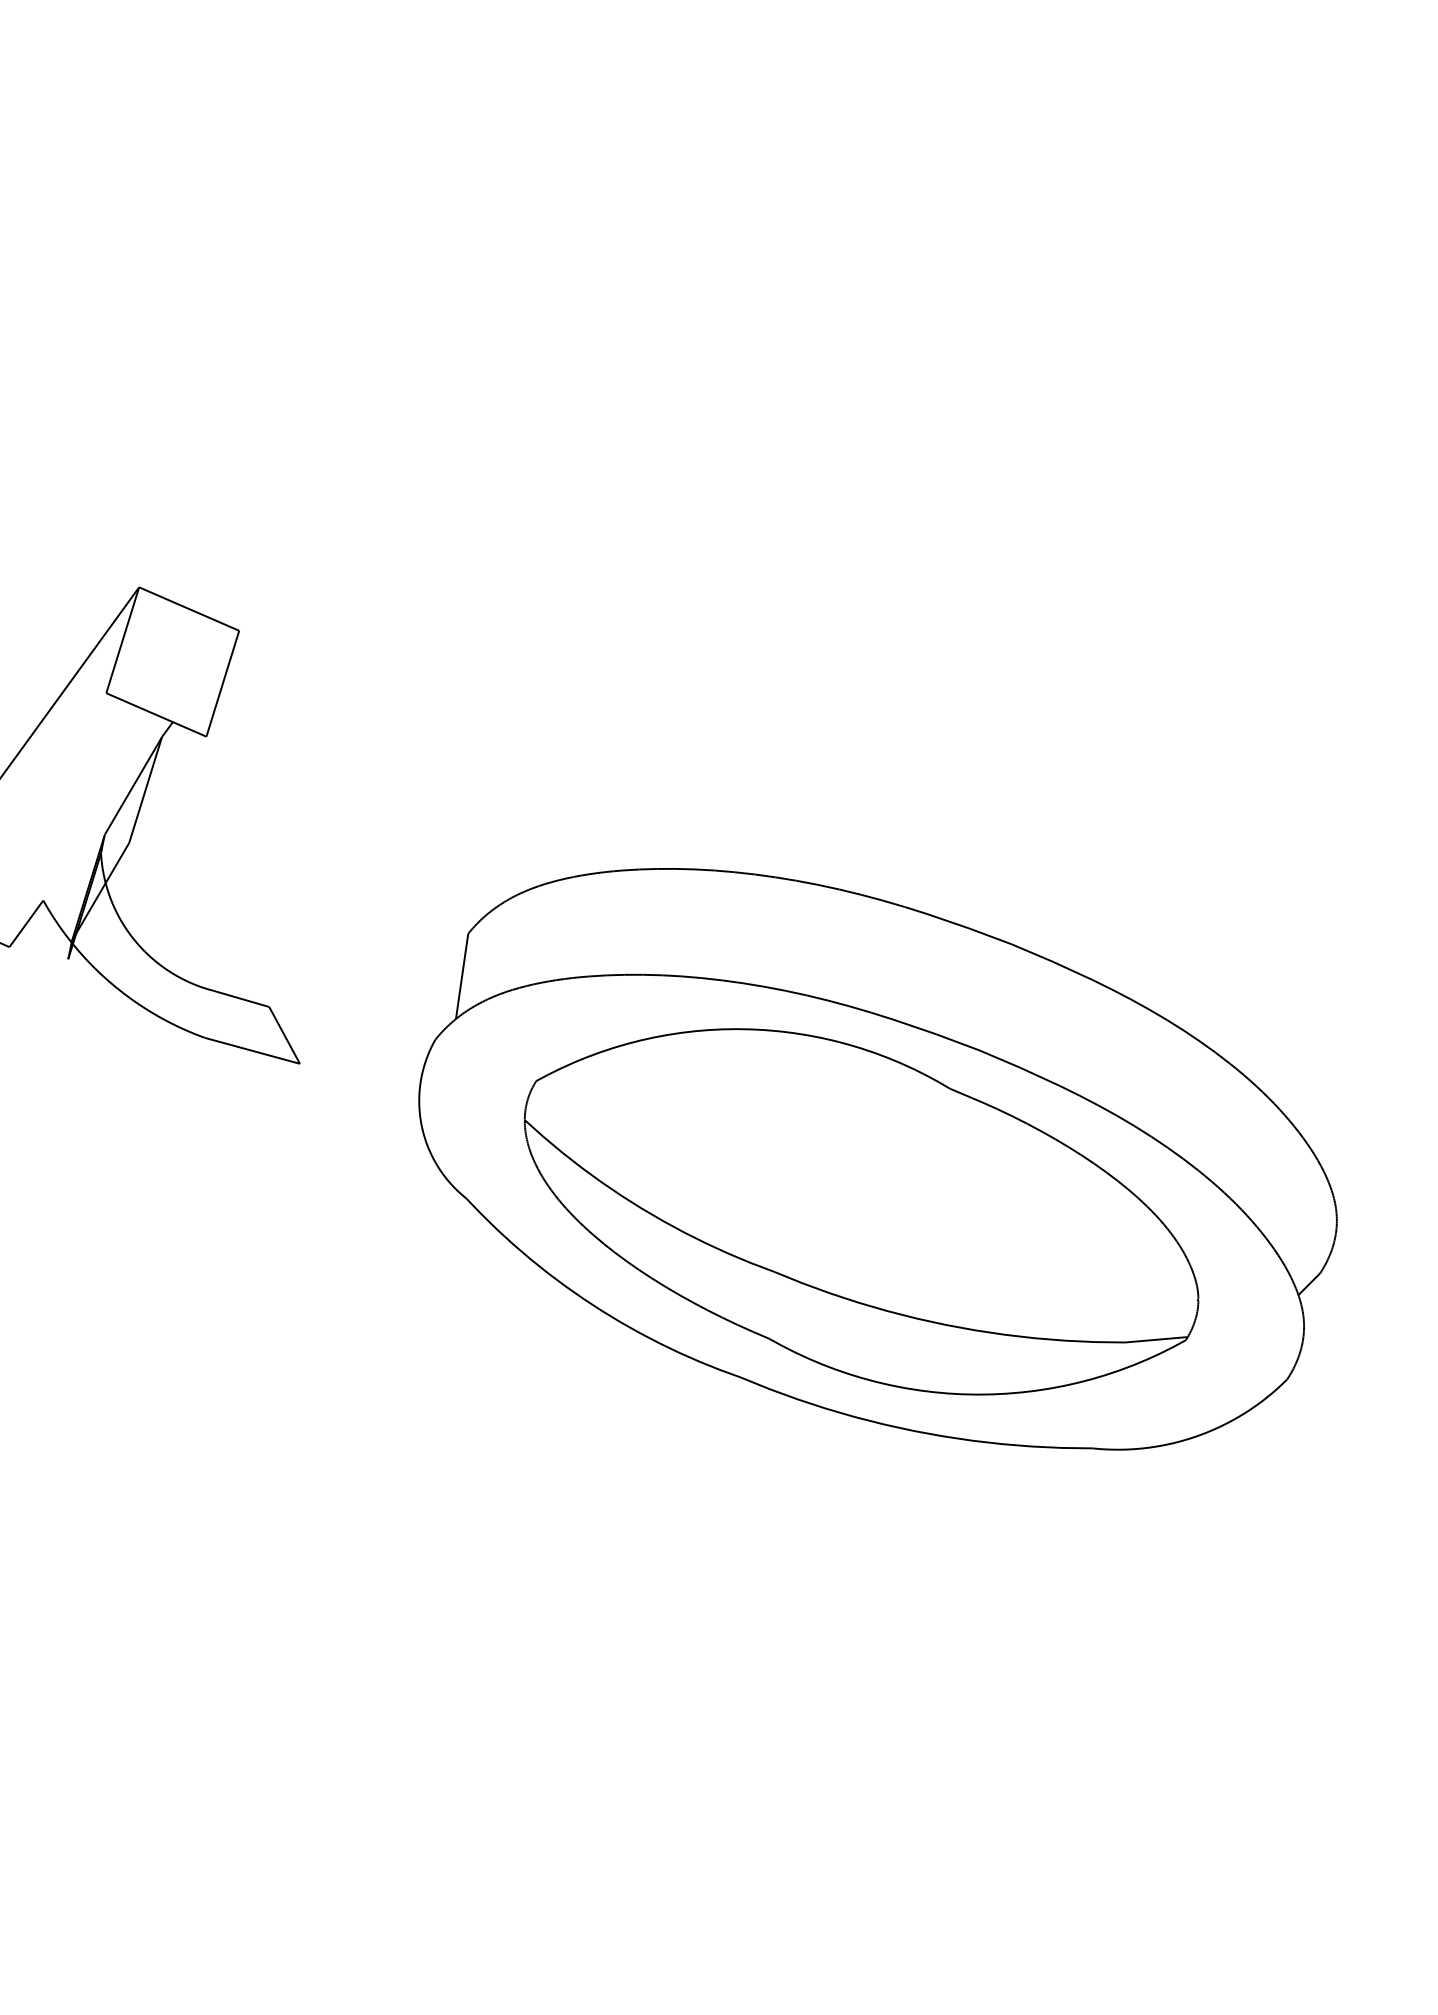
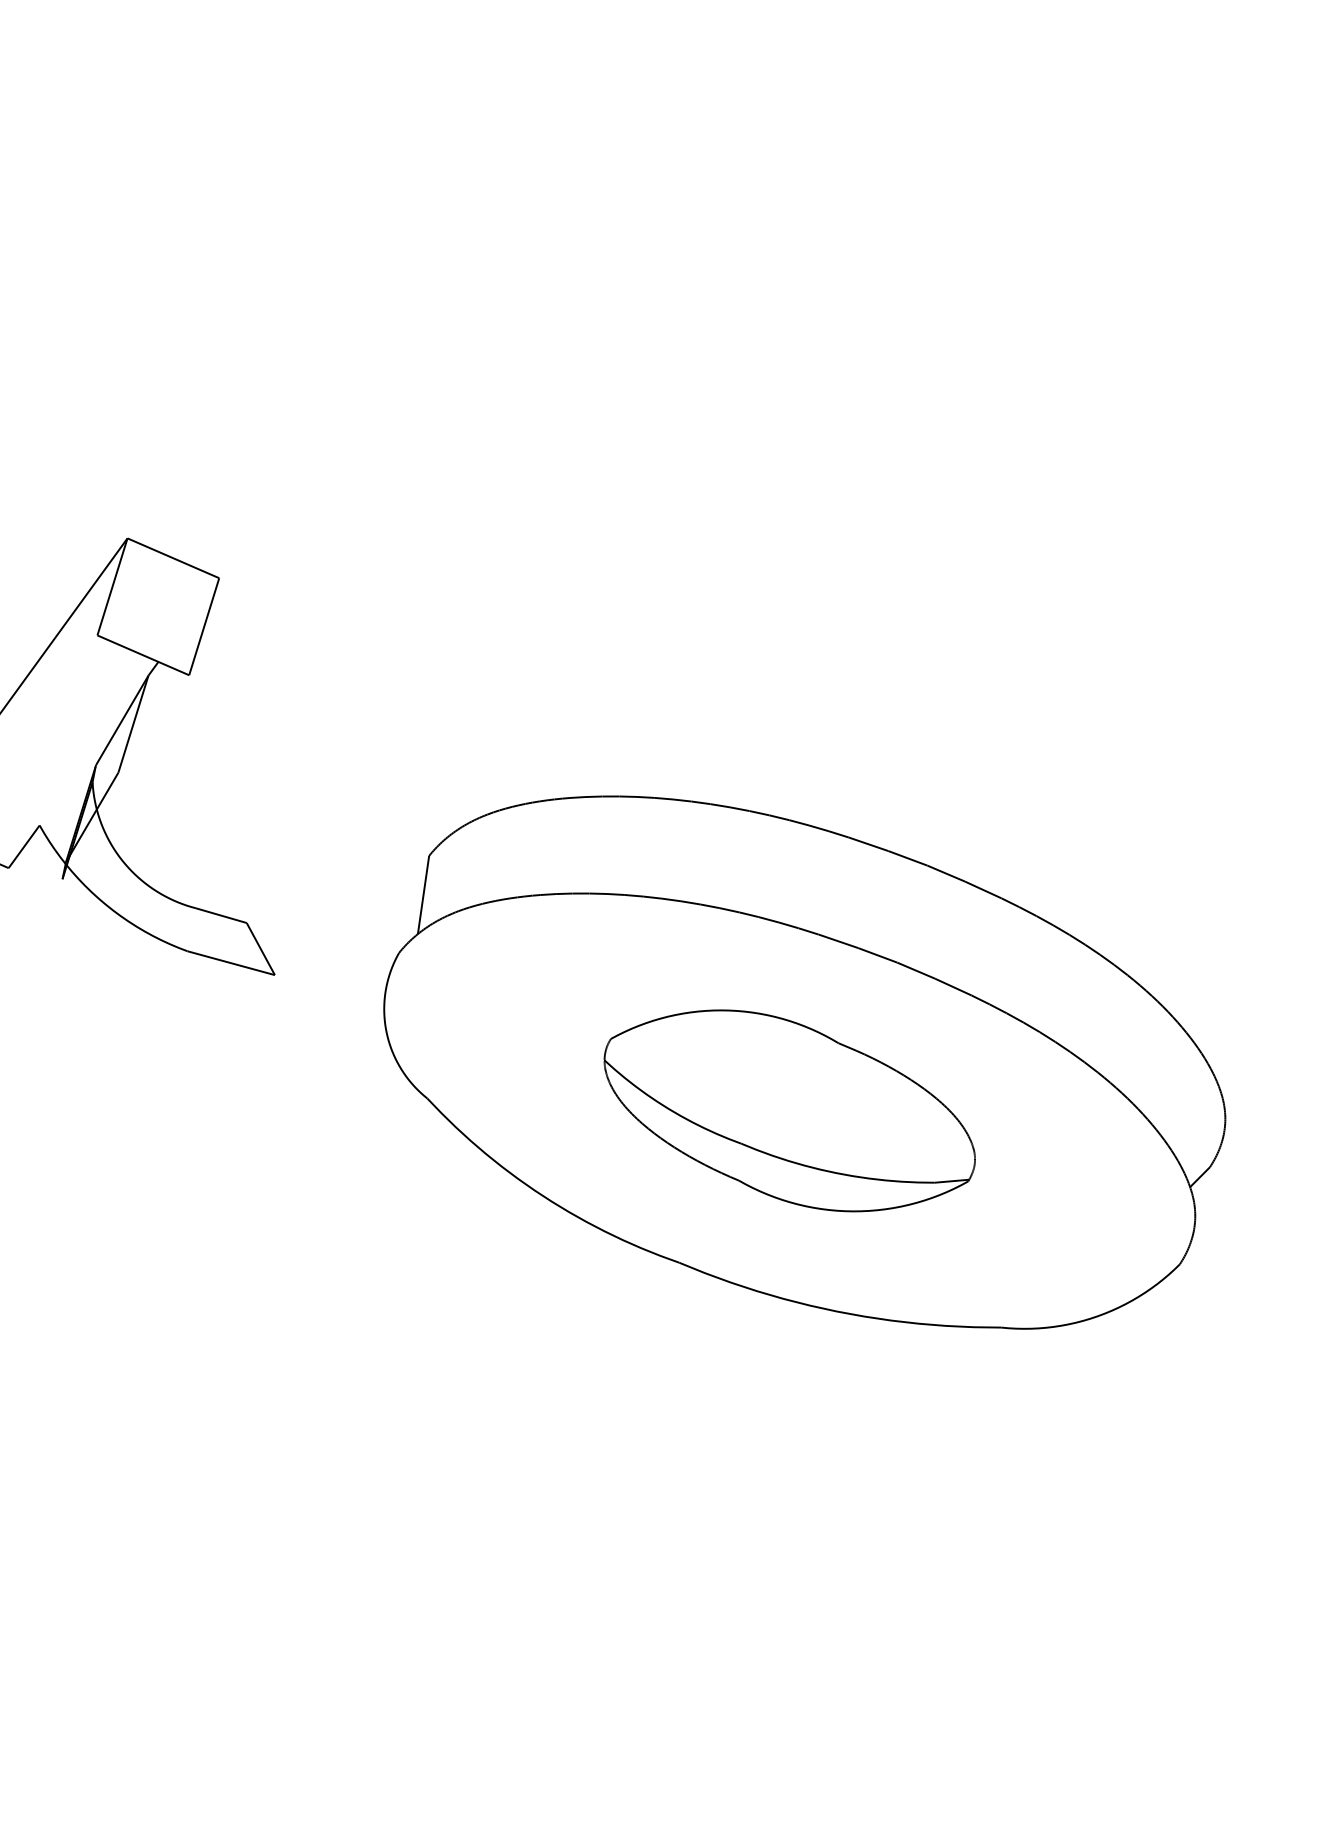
part: (861, 1211) -> (789, 1110), size x0.6

